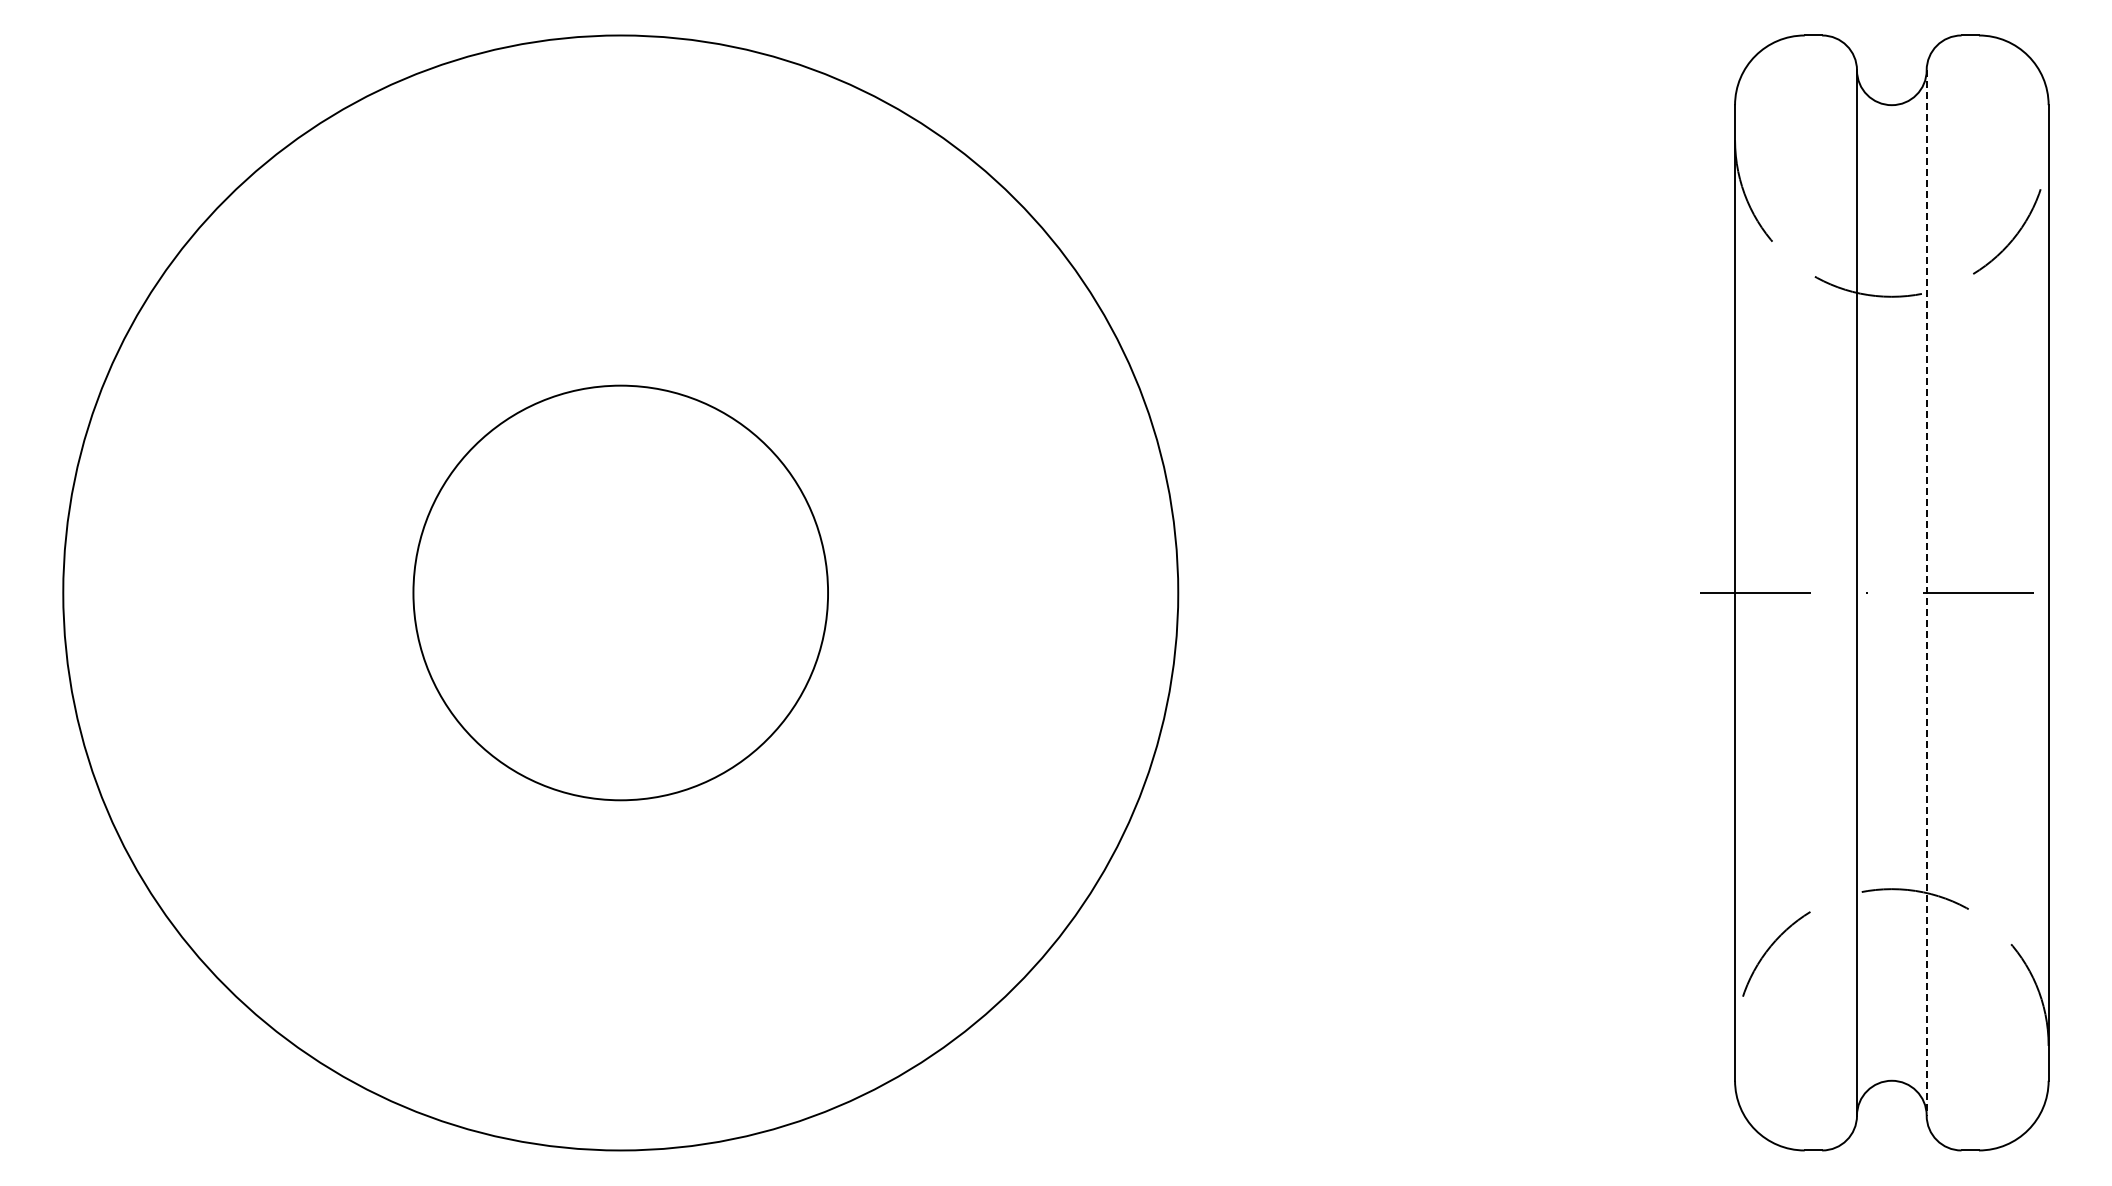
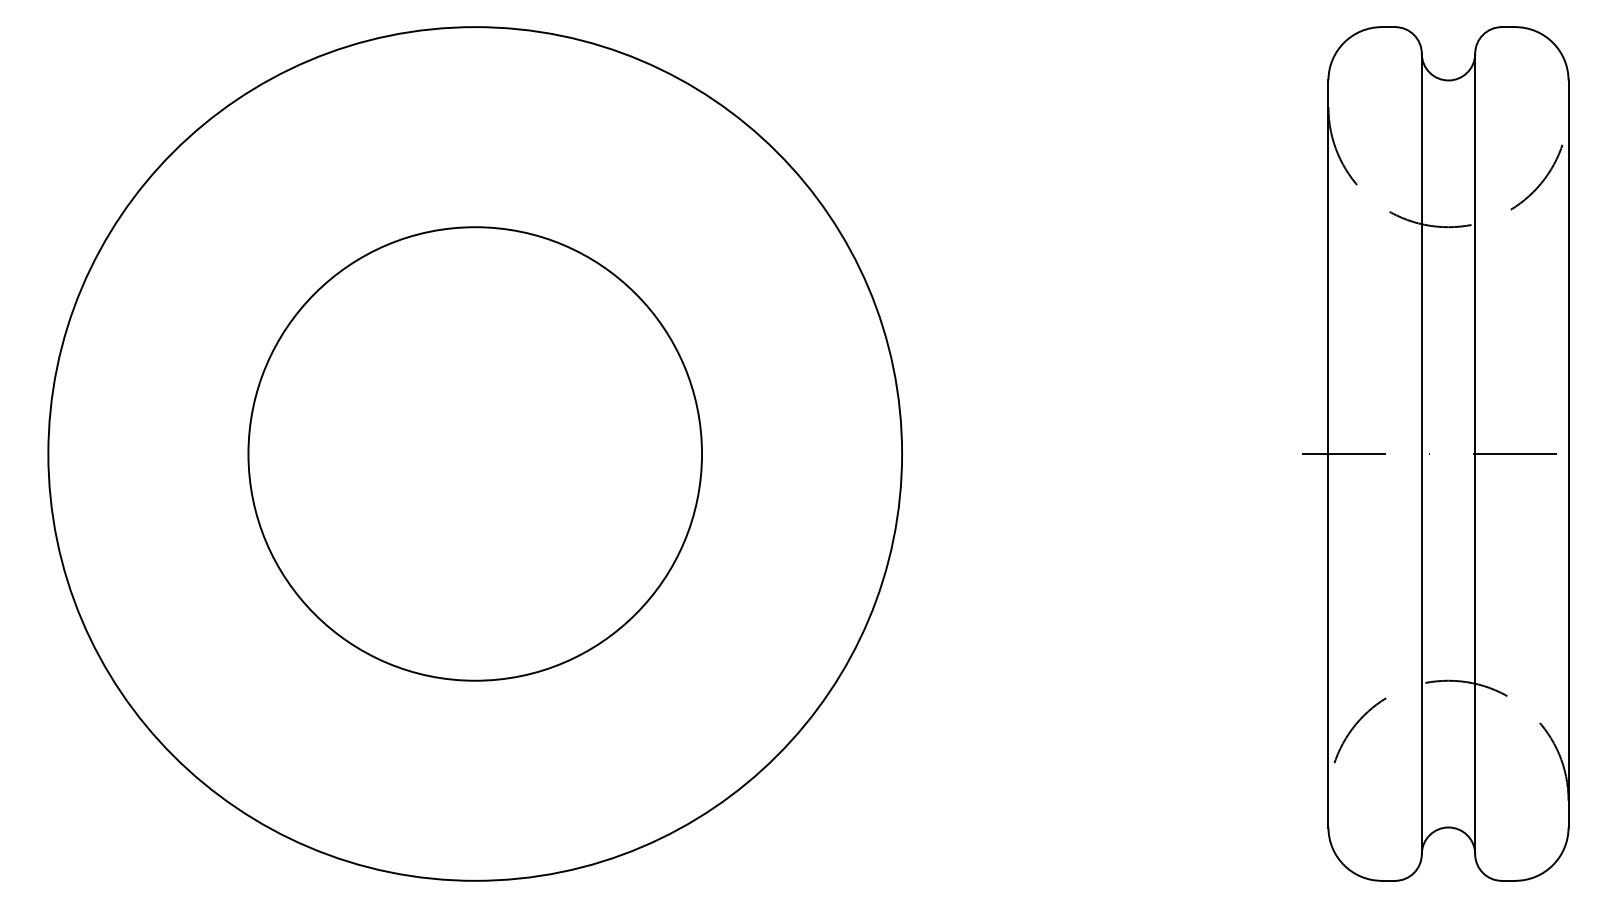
circle: (620, 592) -> (475, 453), size x1.43
line: (1926, 592) -> (1475, 453), dashed -> solid

